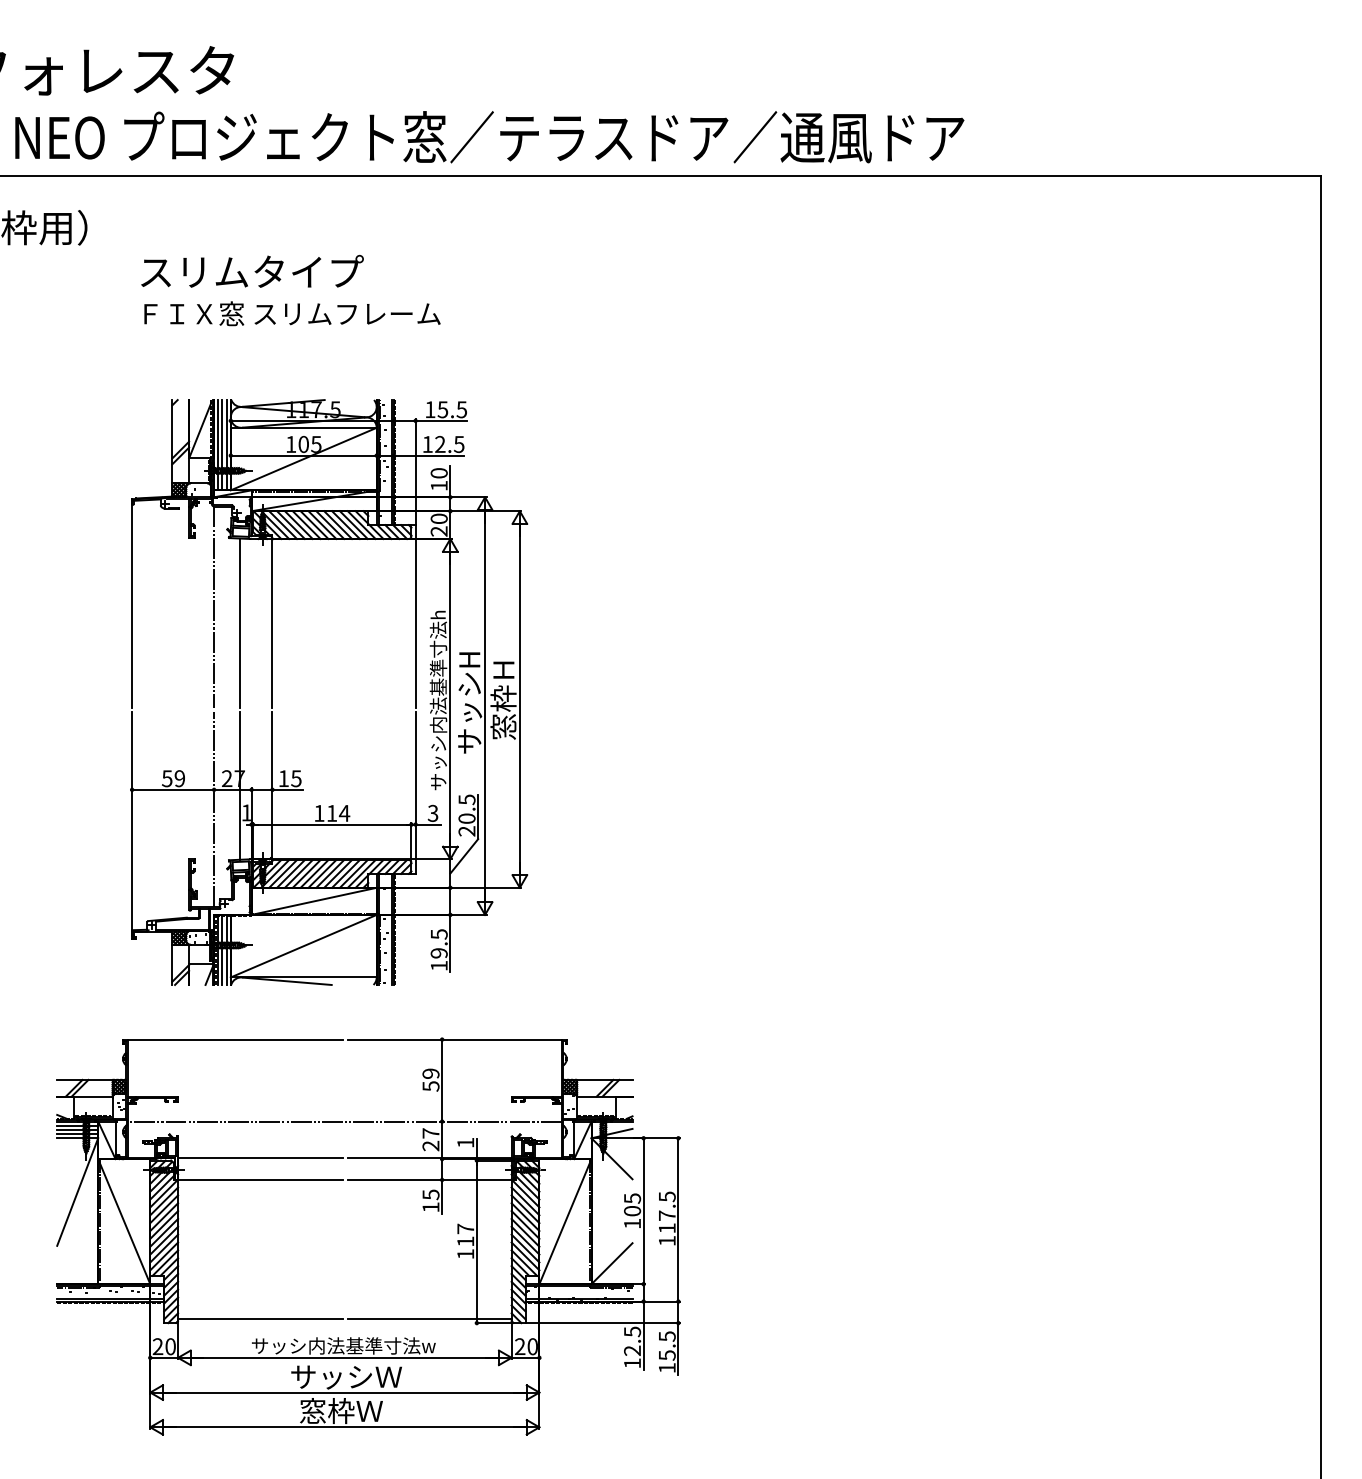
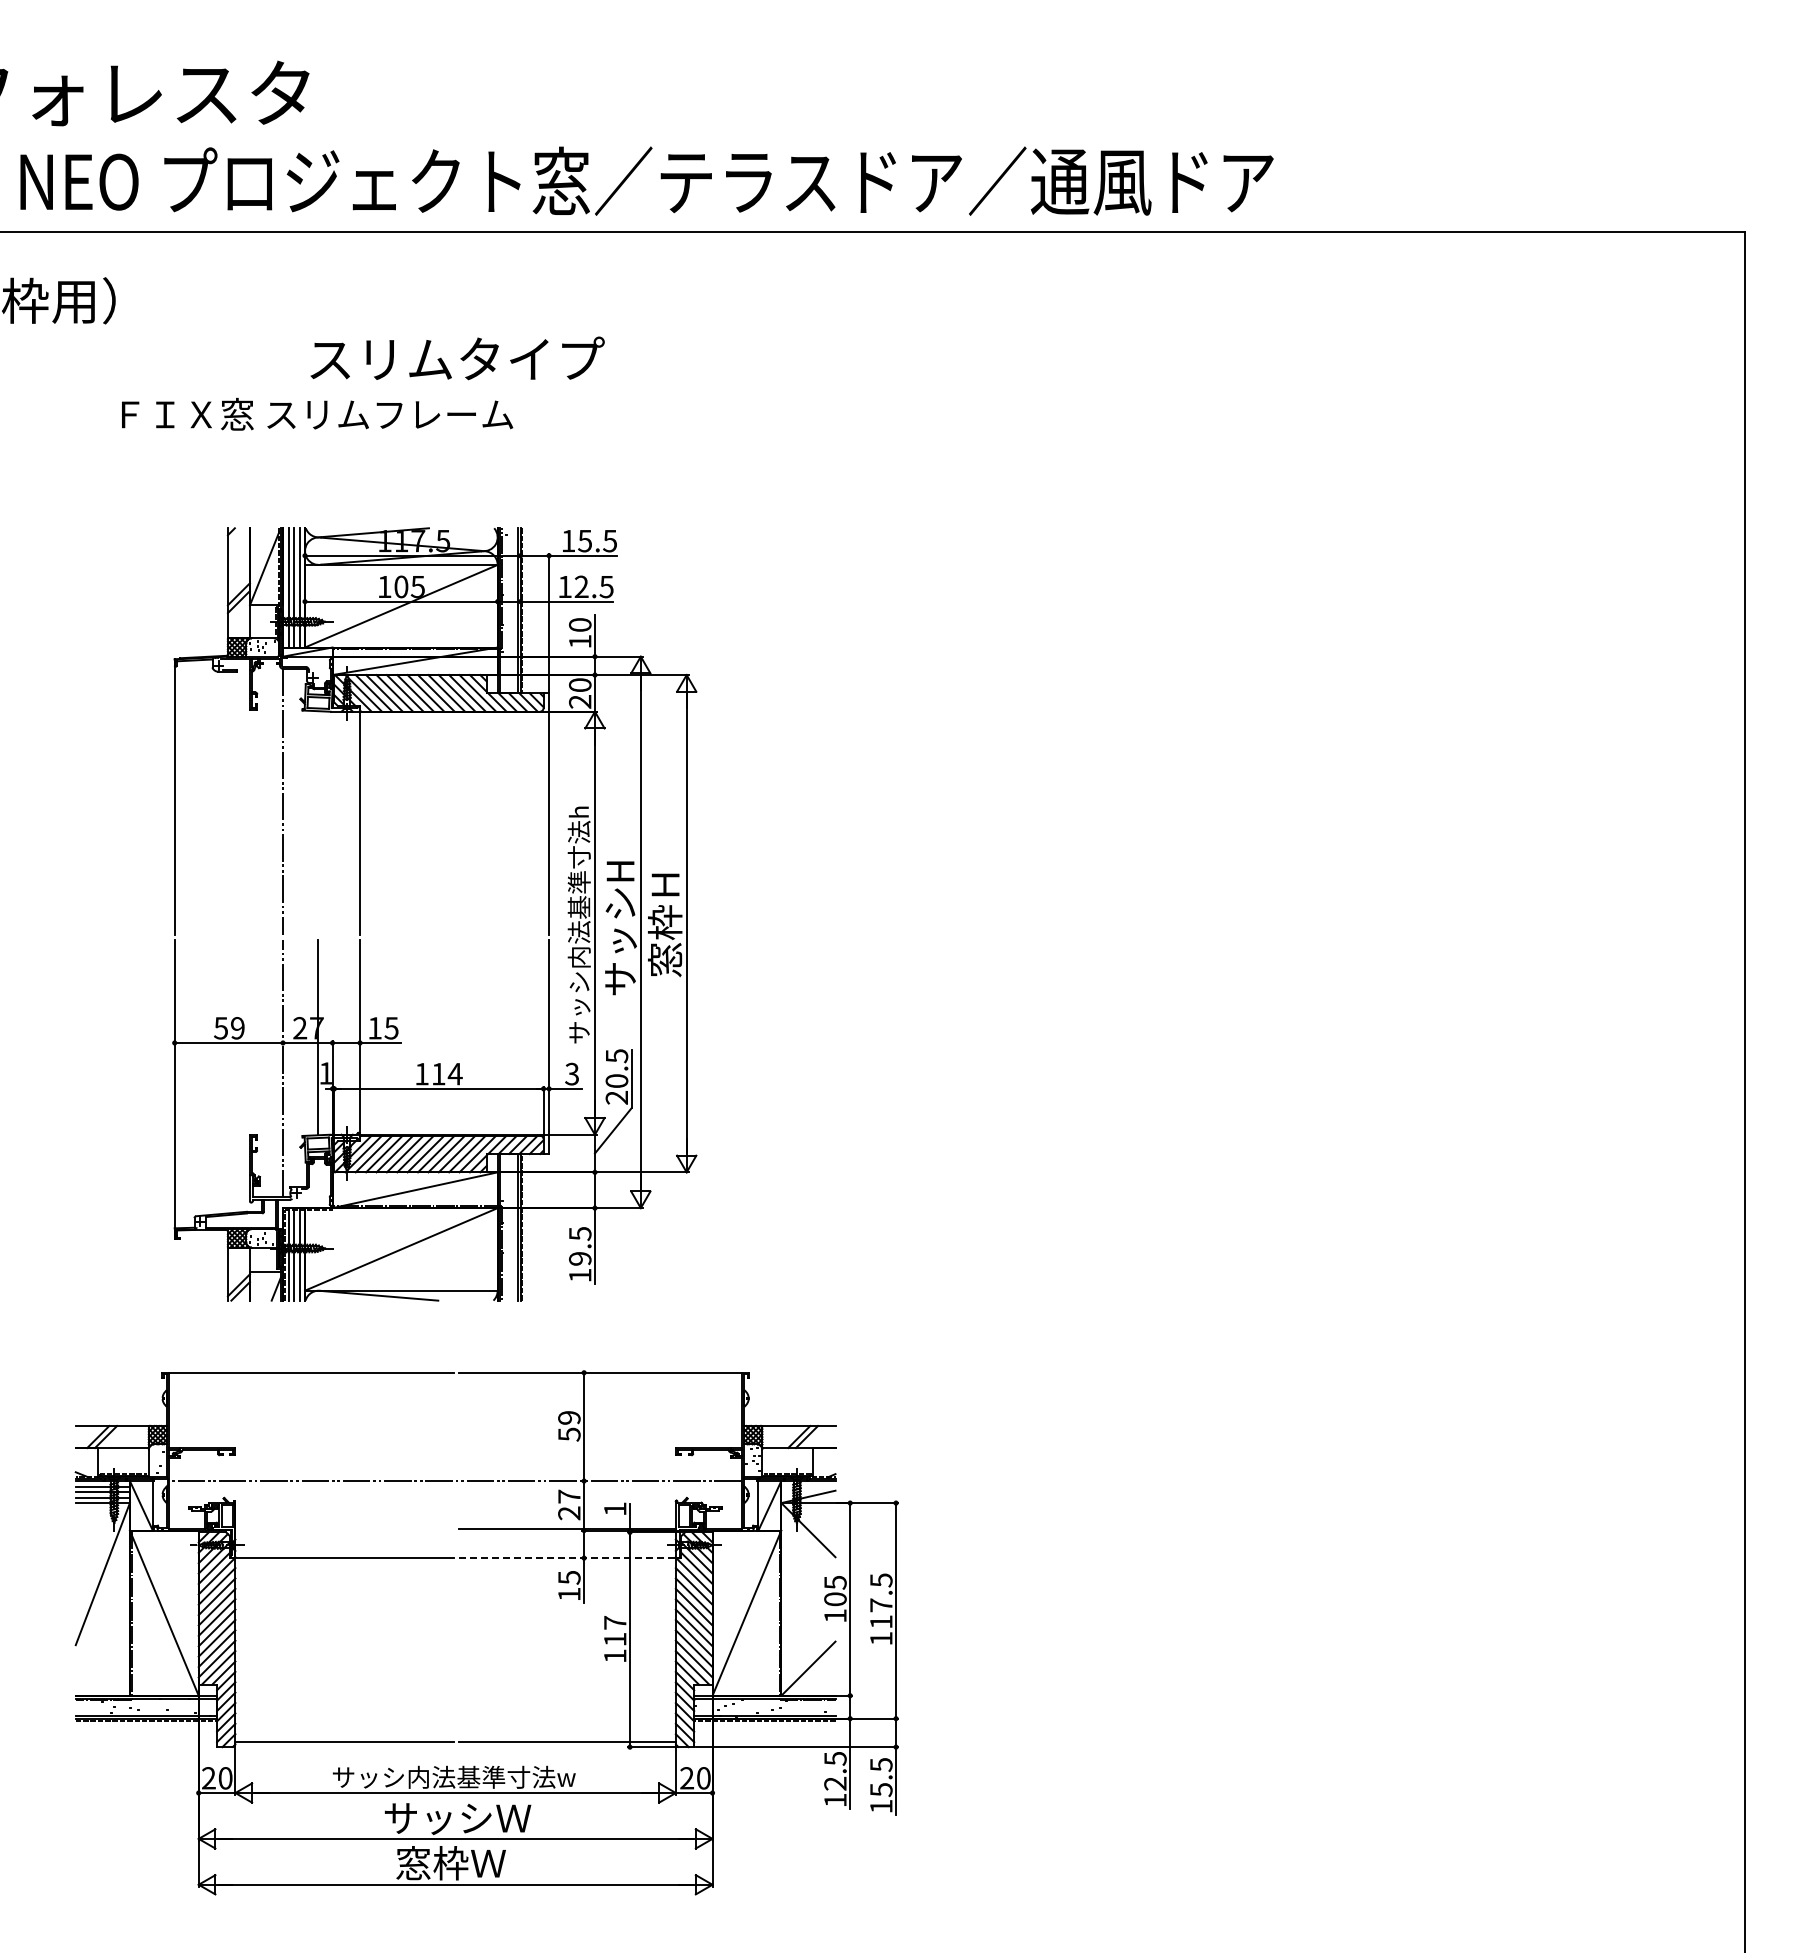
text: (252, 271) -> (457, 358), moved
text: (292, 313) -> (317, 413), moved
line: (240, 622) -> (317, 822), removed
line: (260, 1157) -> (344, 1528), removed
line: (430, 1180) -> (568, 1558), solid -> dashed

